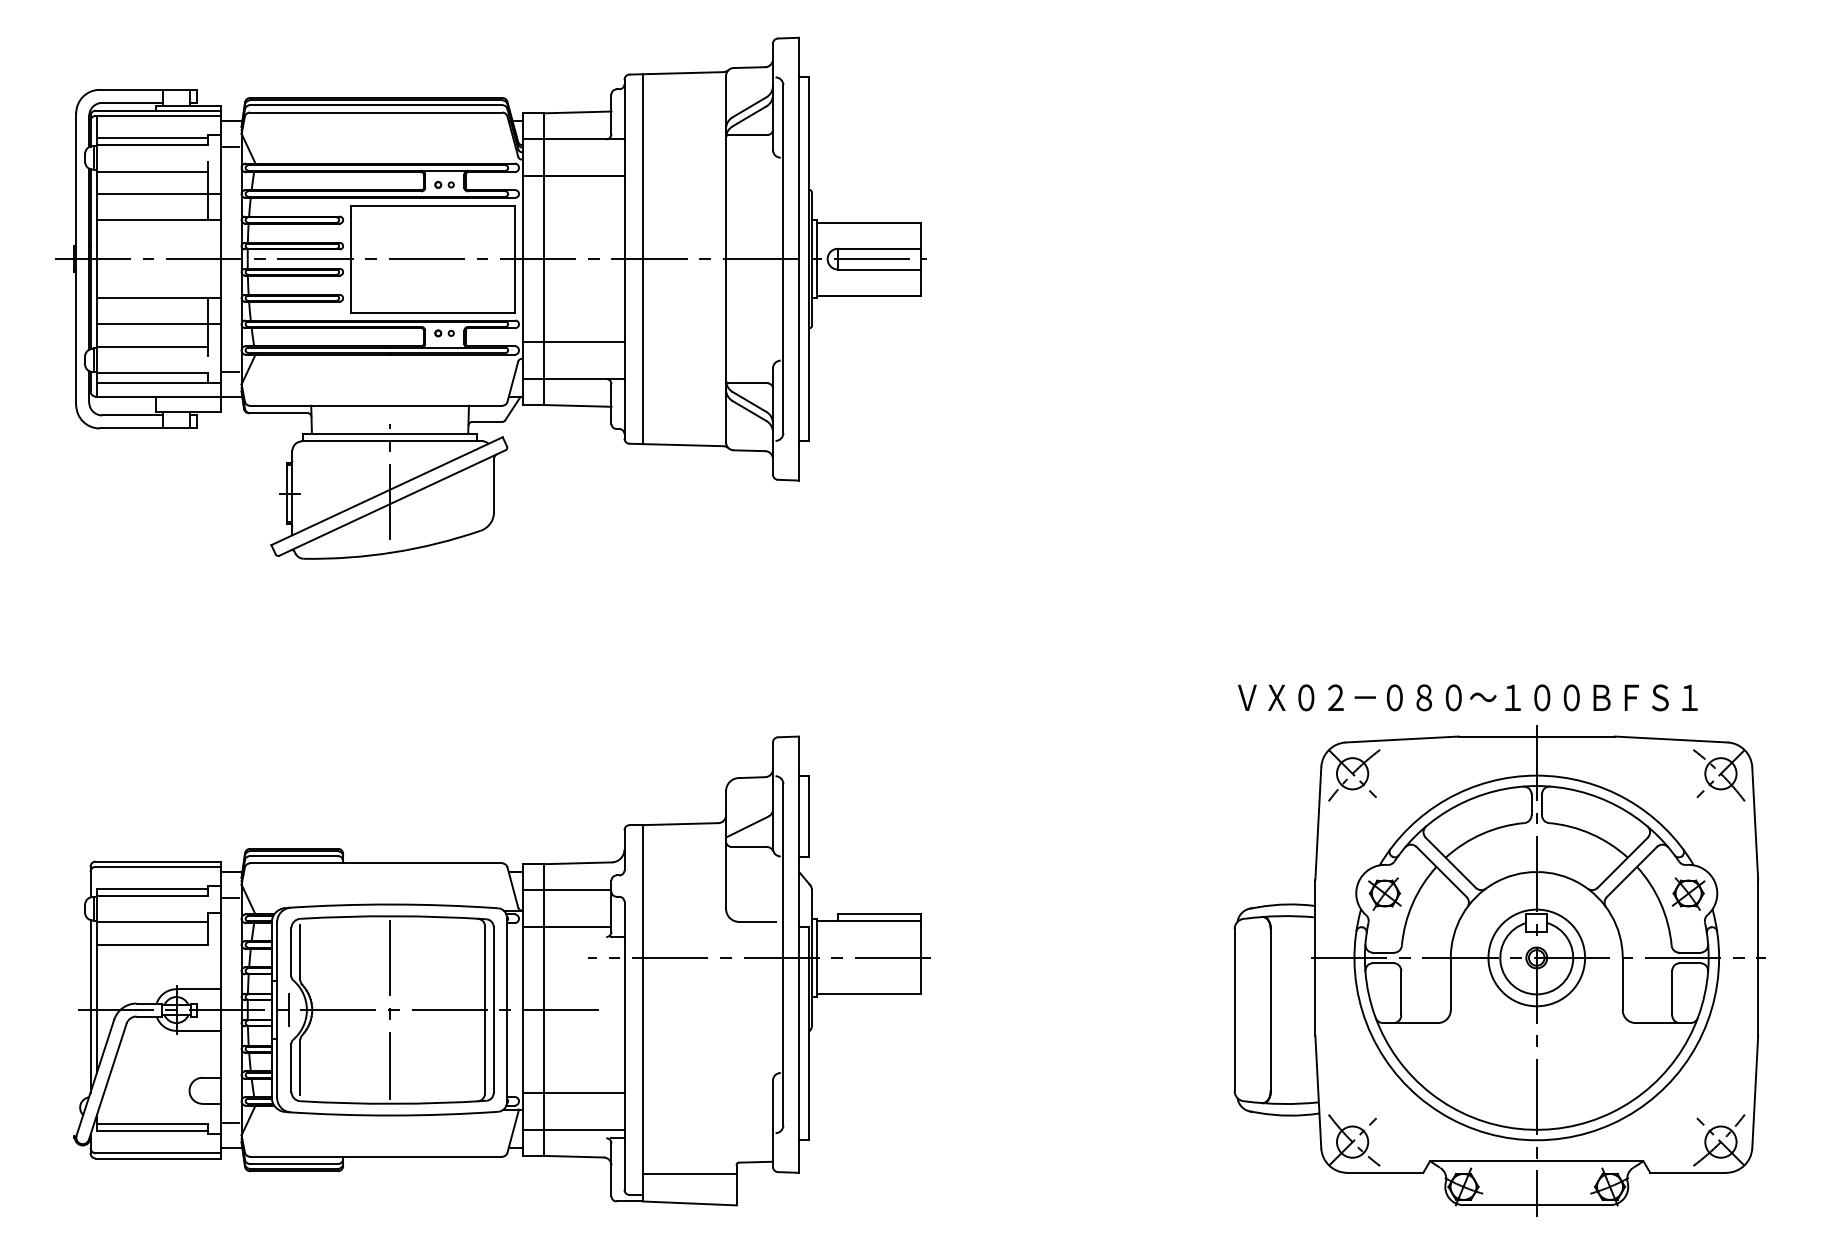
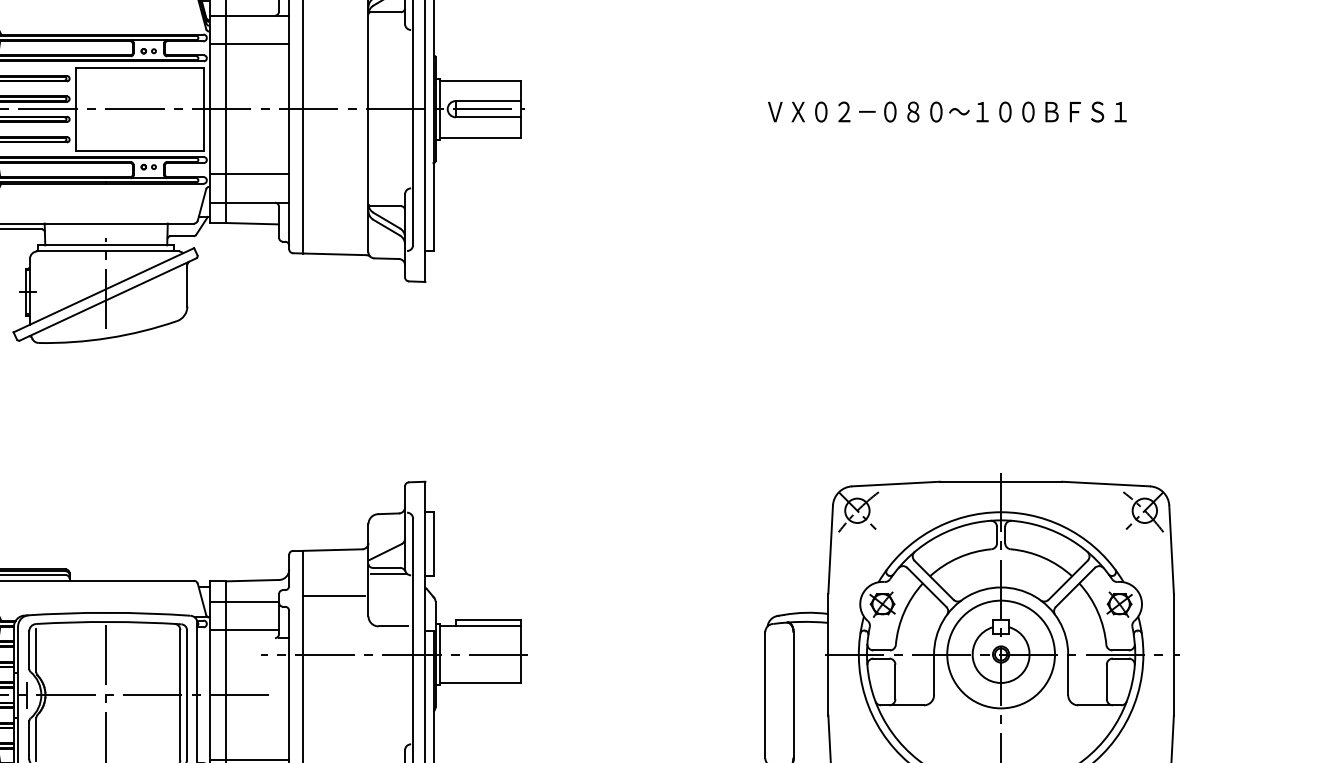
text: (1467, 697) -> (947, 111), moved
line: (751, 854) -> (388, 573), added
line: (681, 882) -> (333, 595), added
circle: (1536, 957) -> (1000, 654), size x1.43

